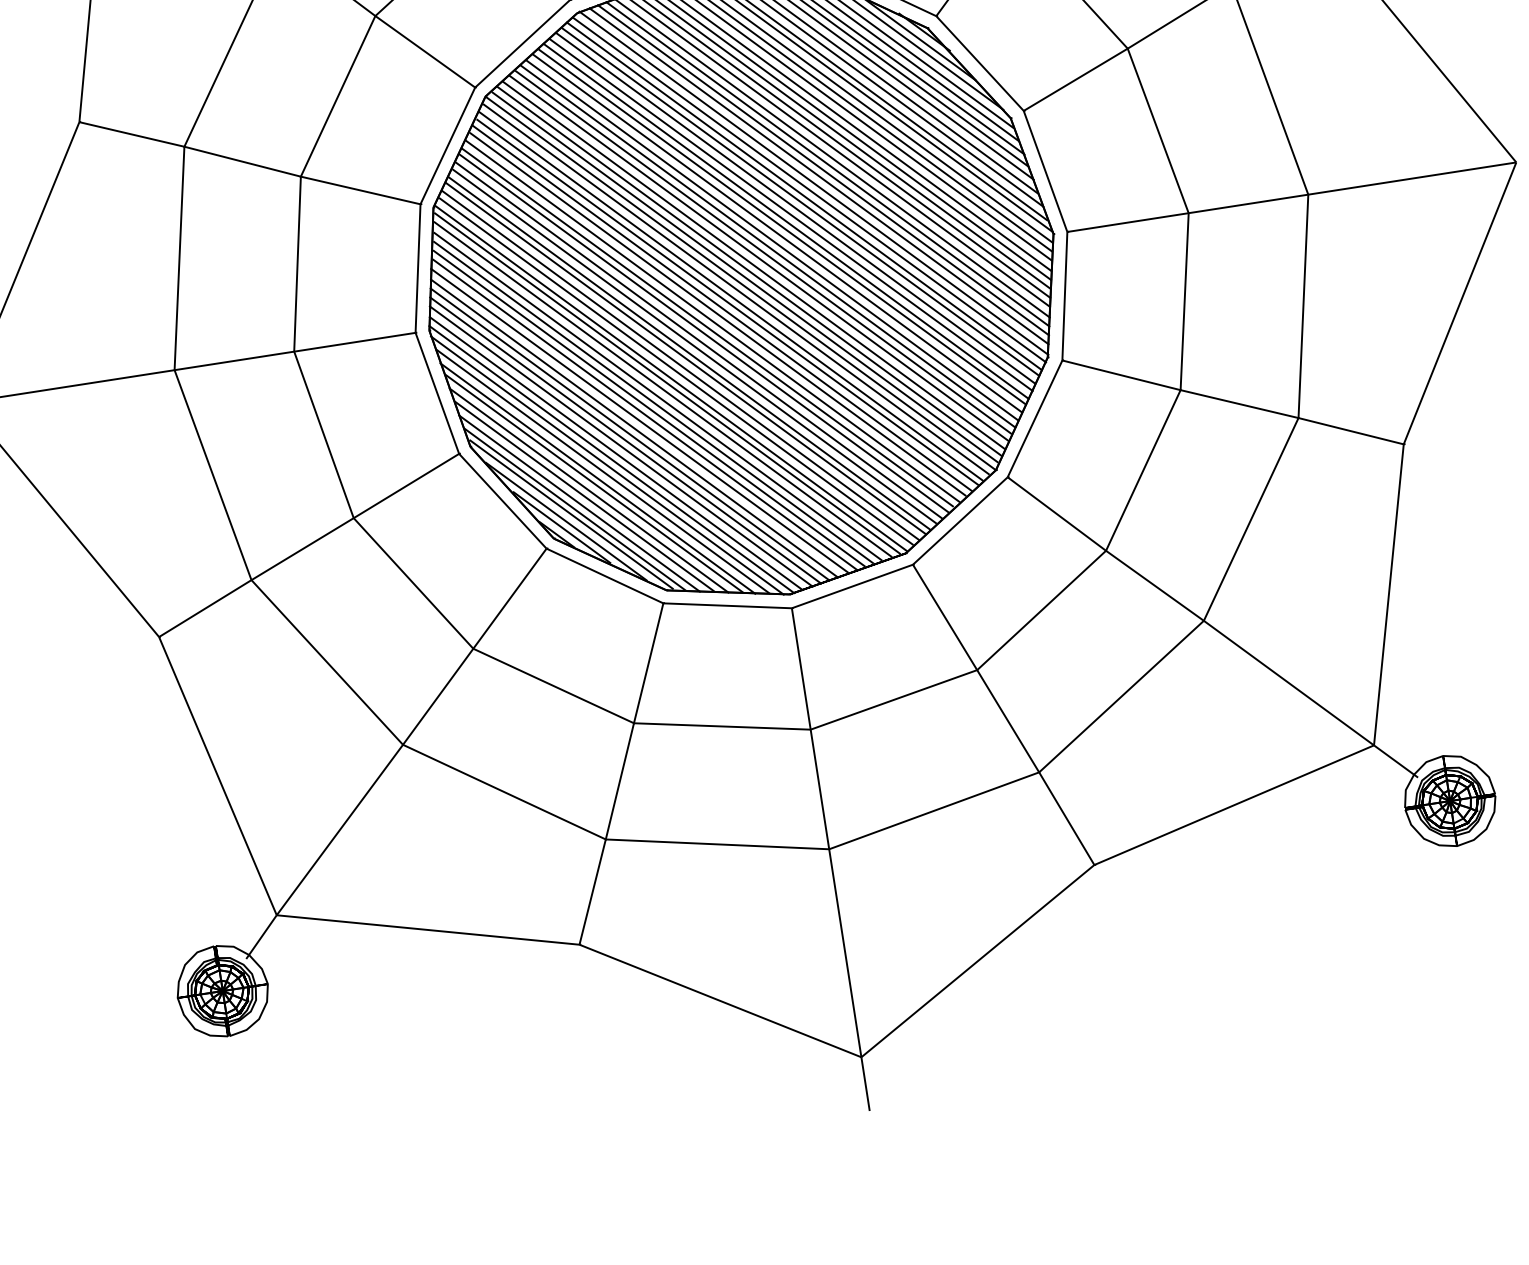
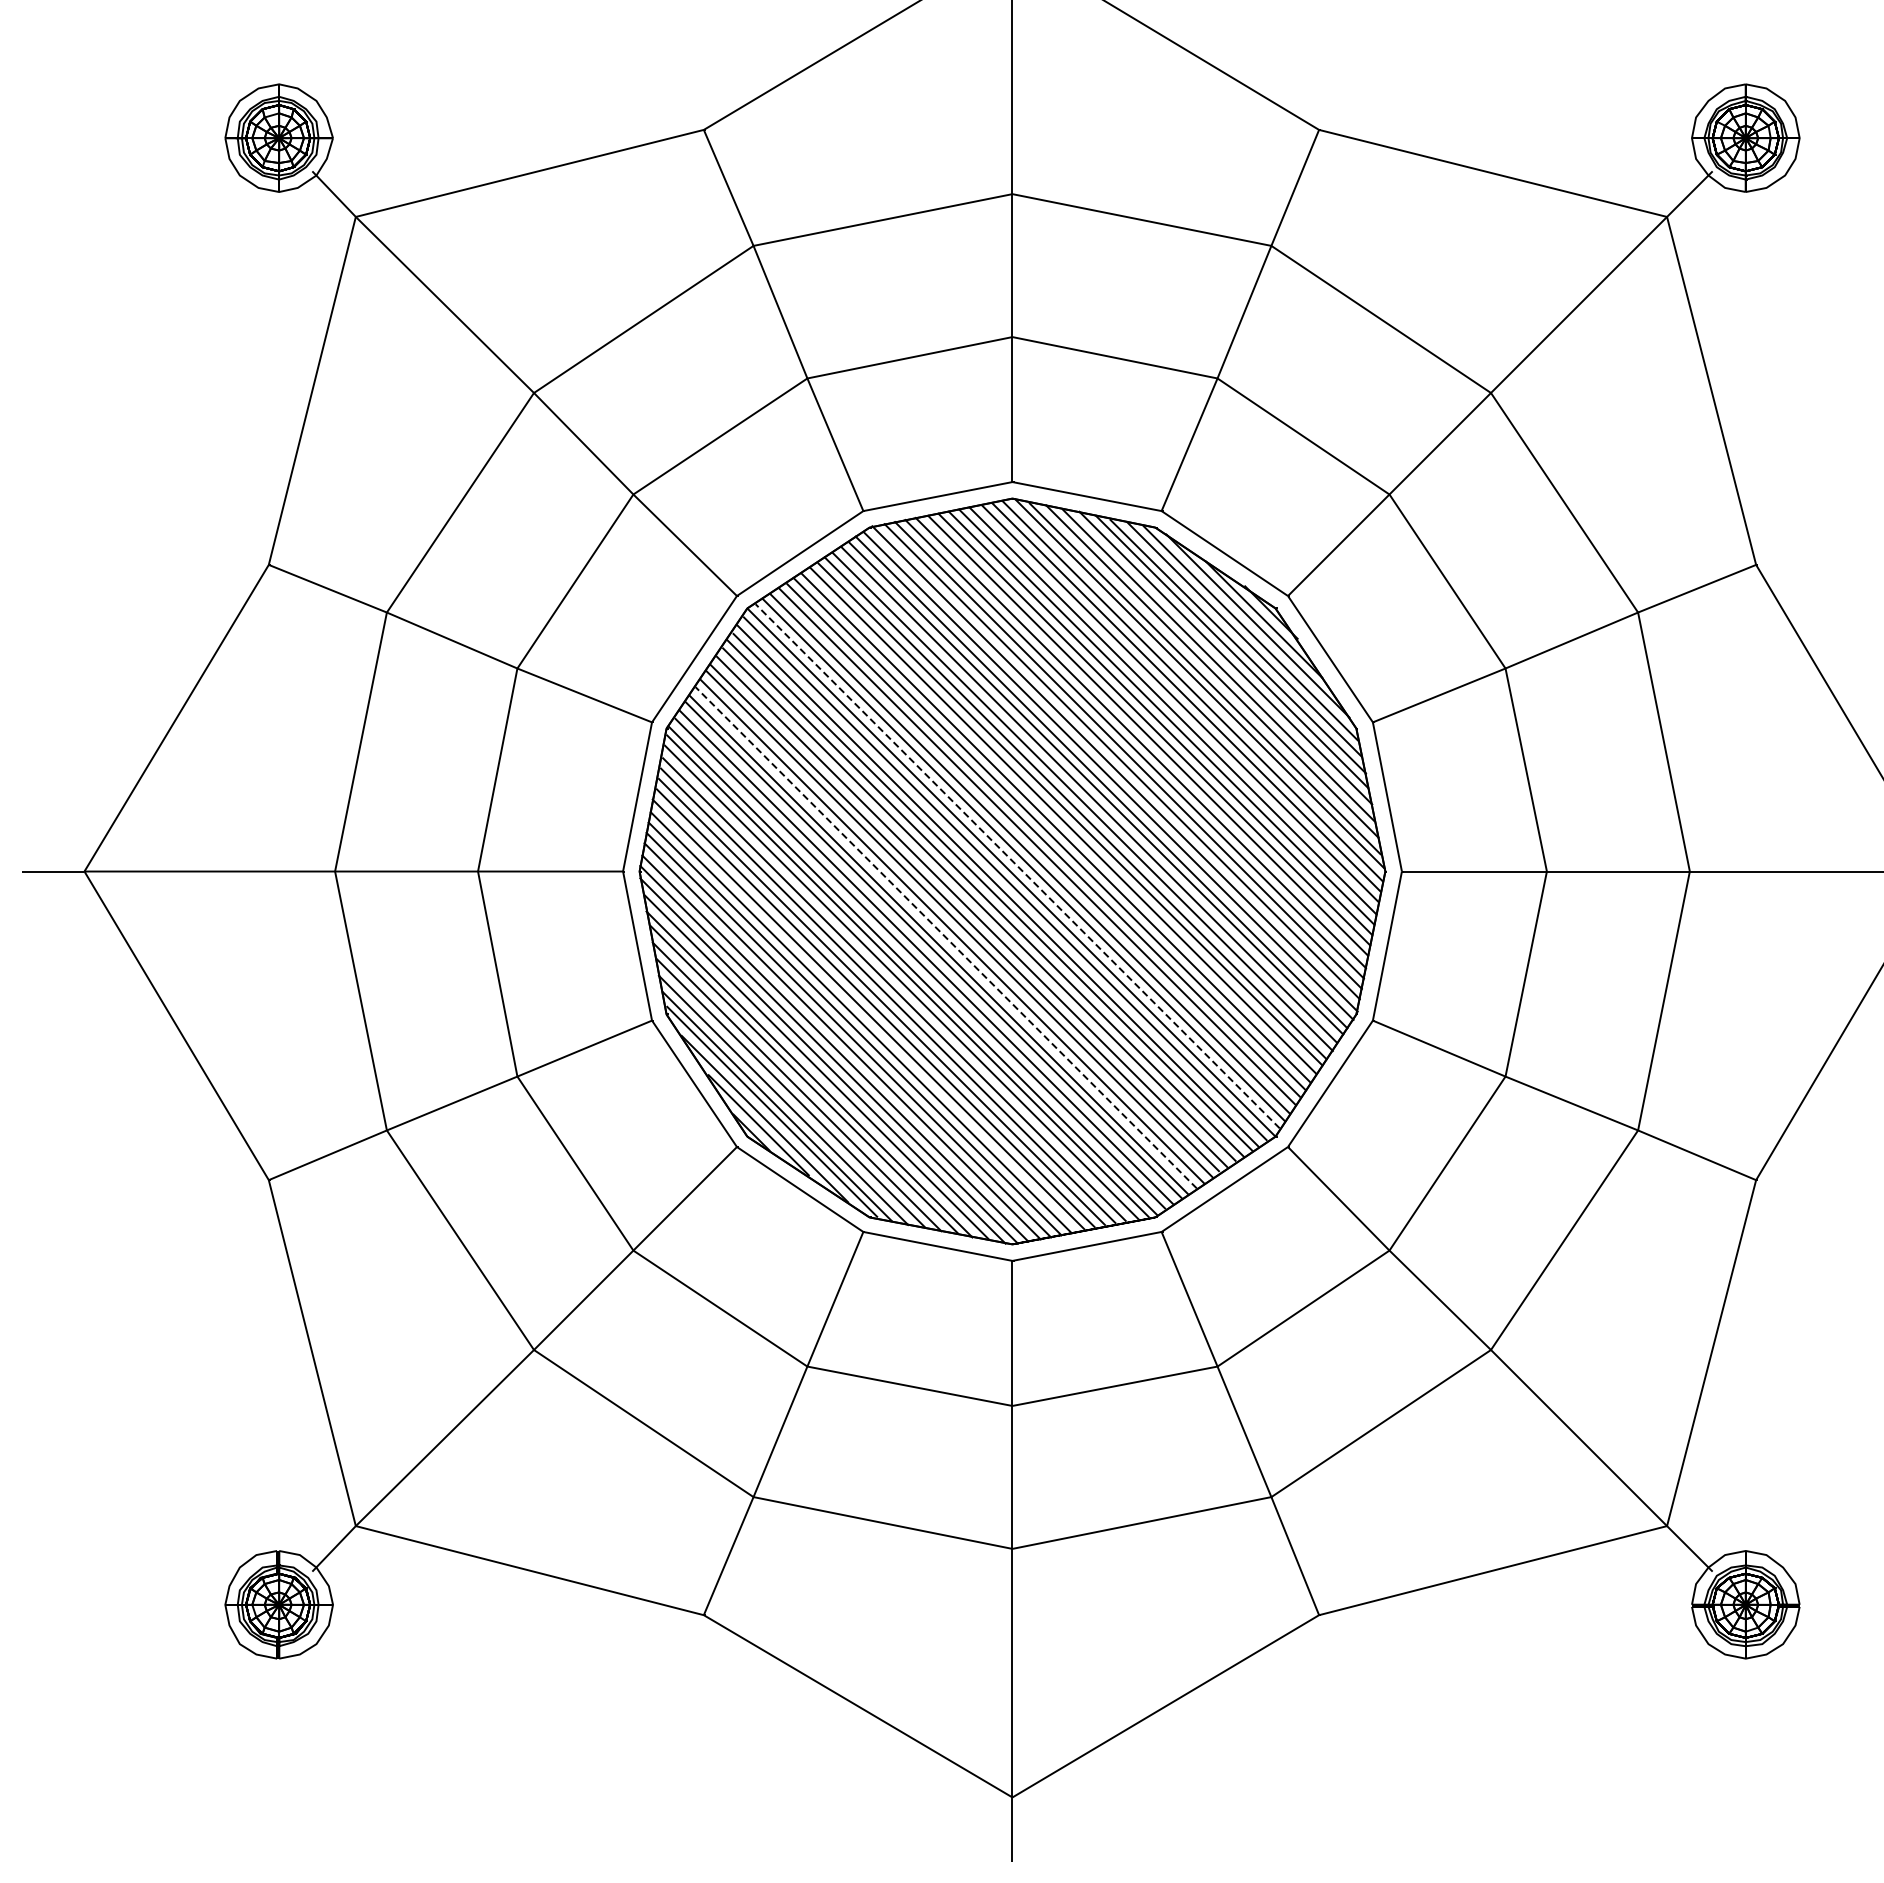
line: (745, 277) -> (1017, 866), solid -> dashed
line: (693, 346) -> (945, 937), solid -> dashed

